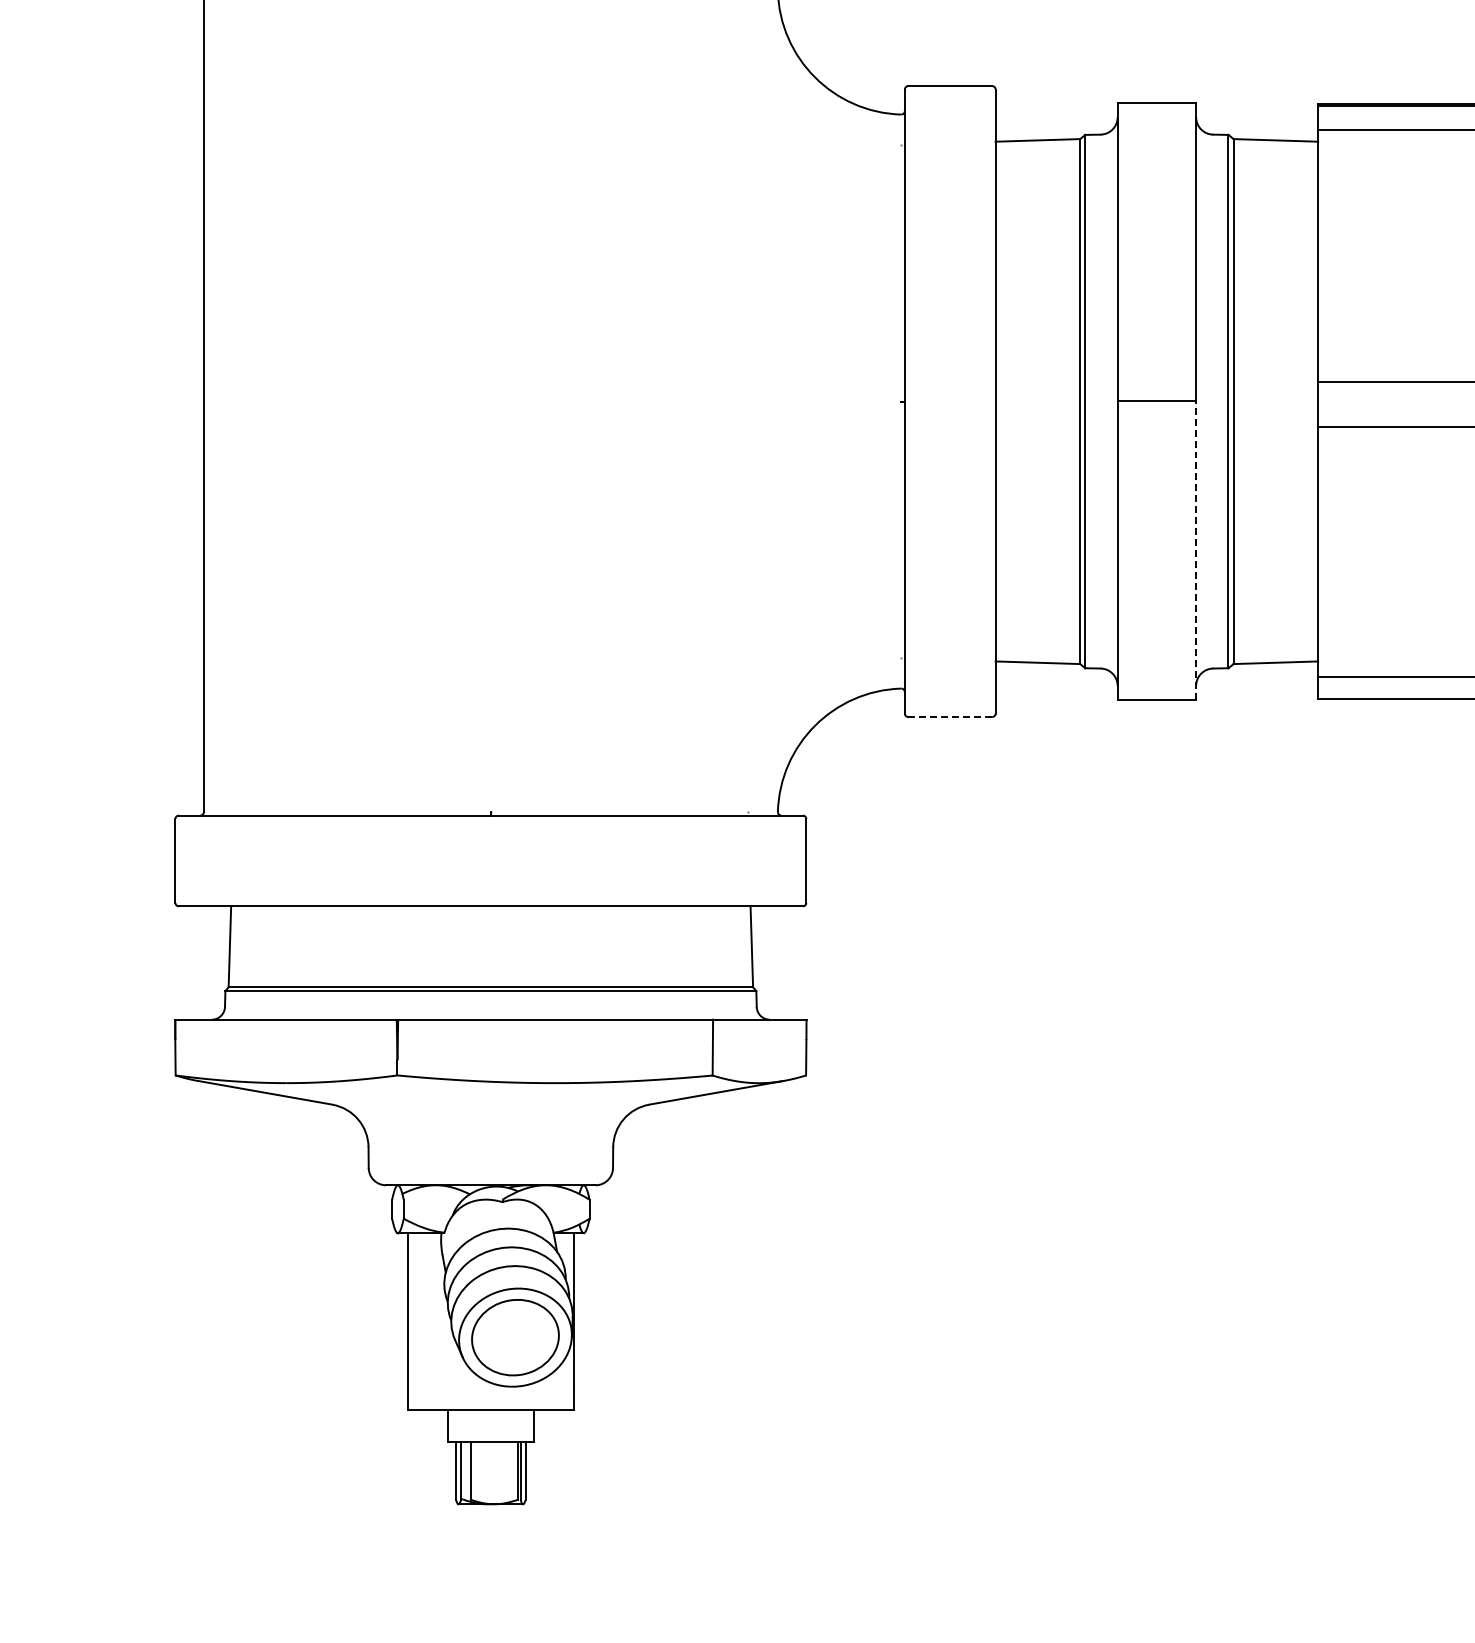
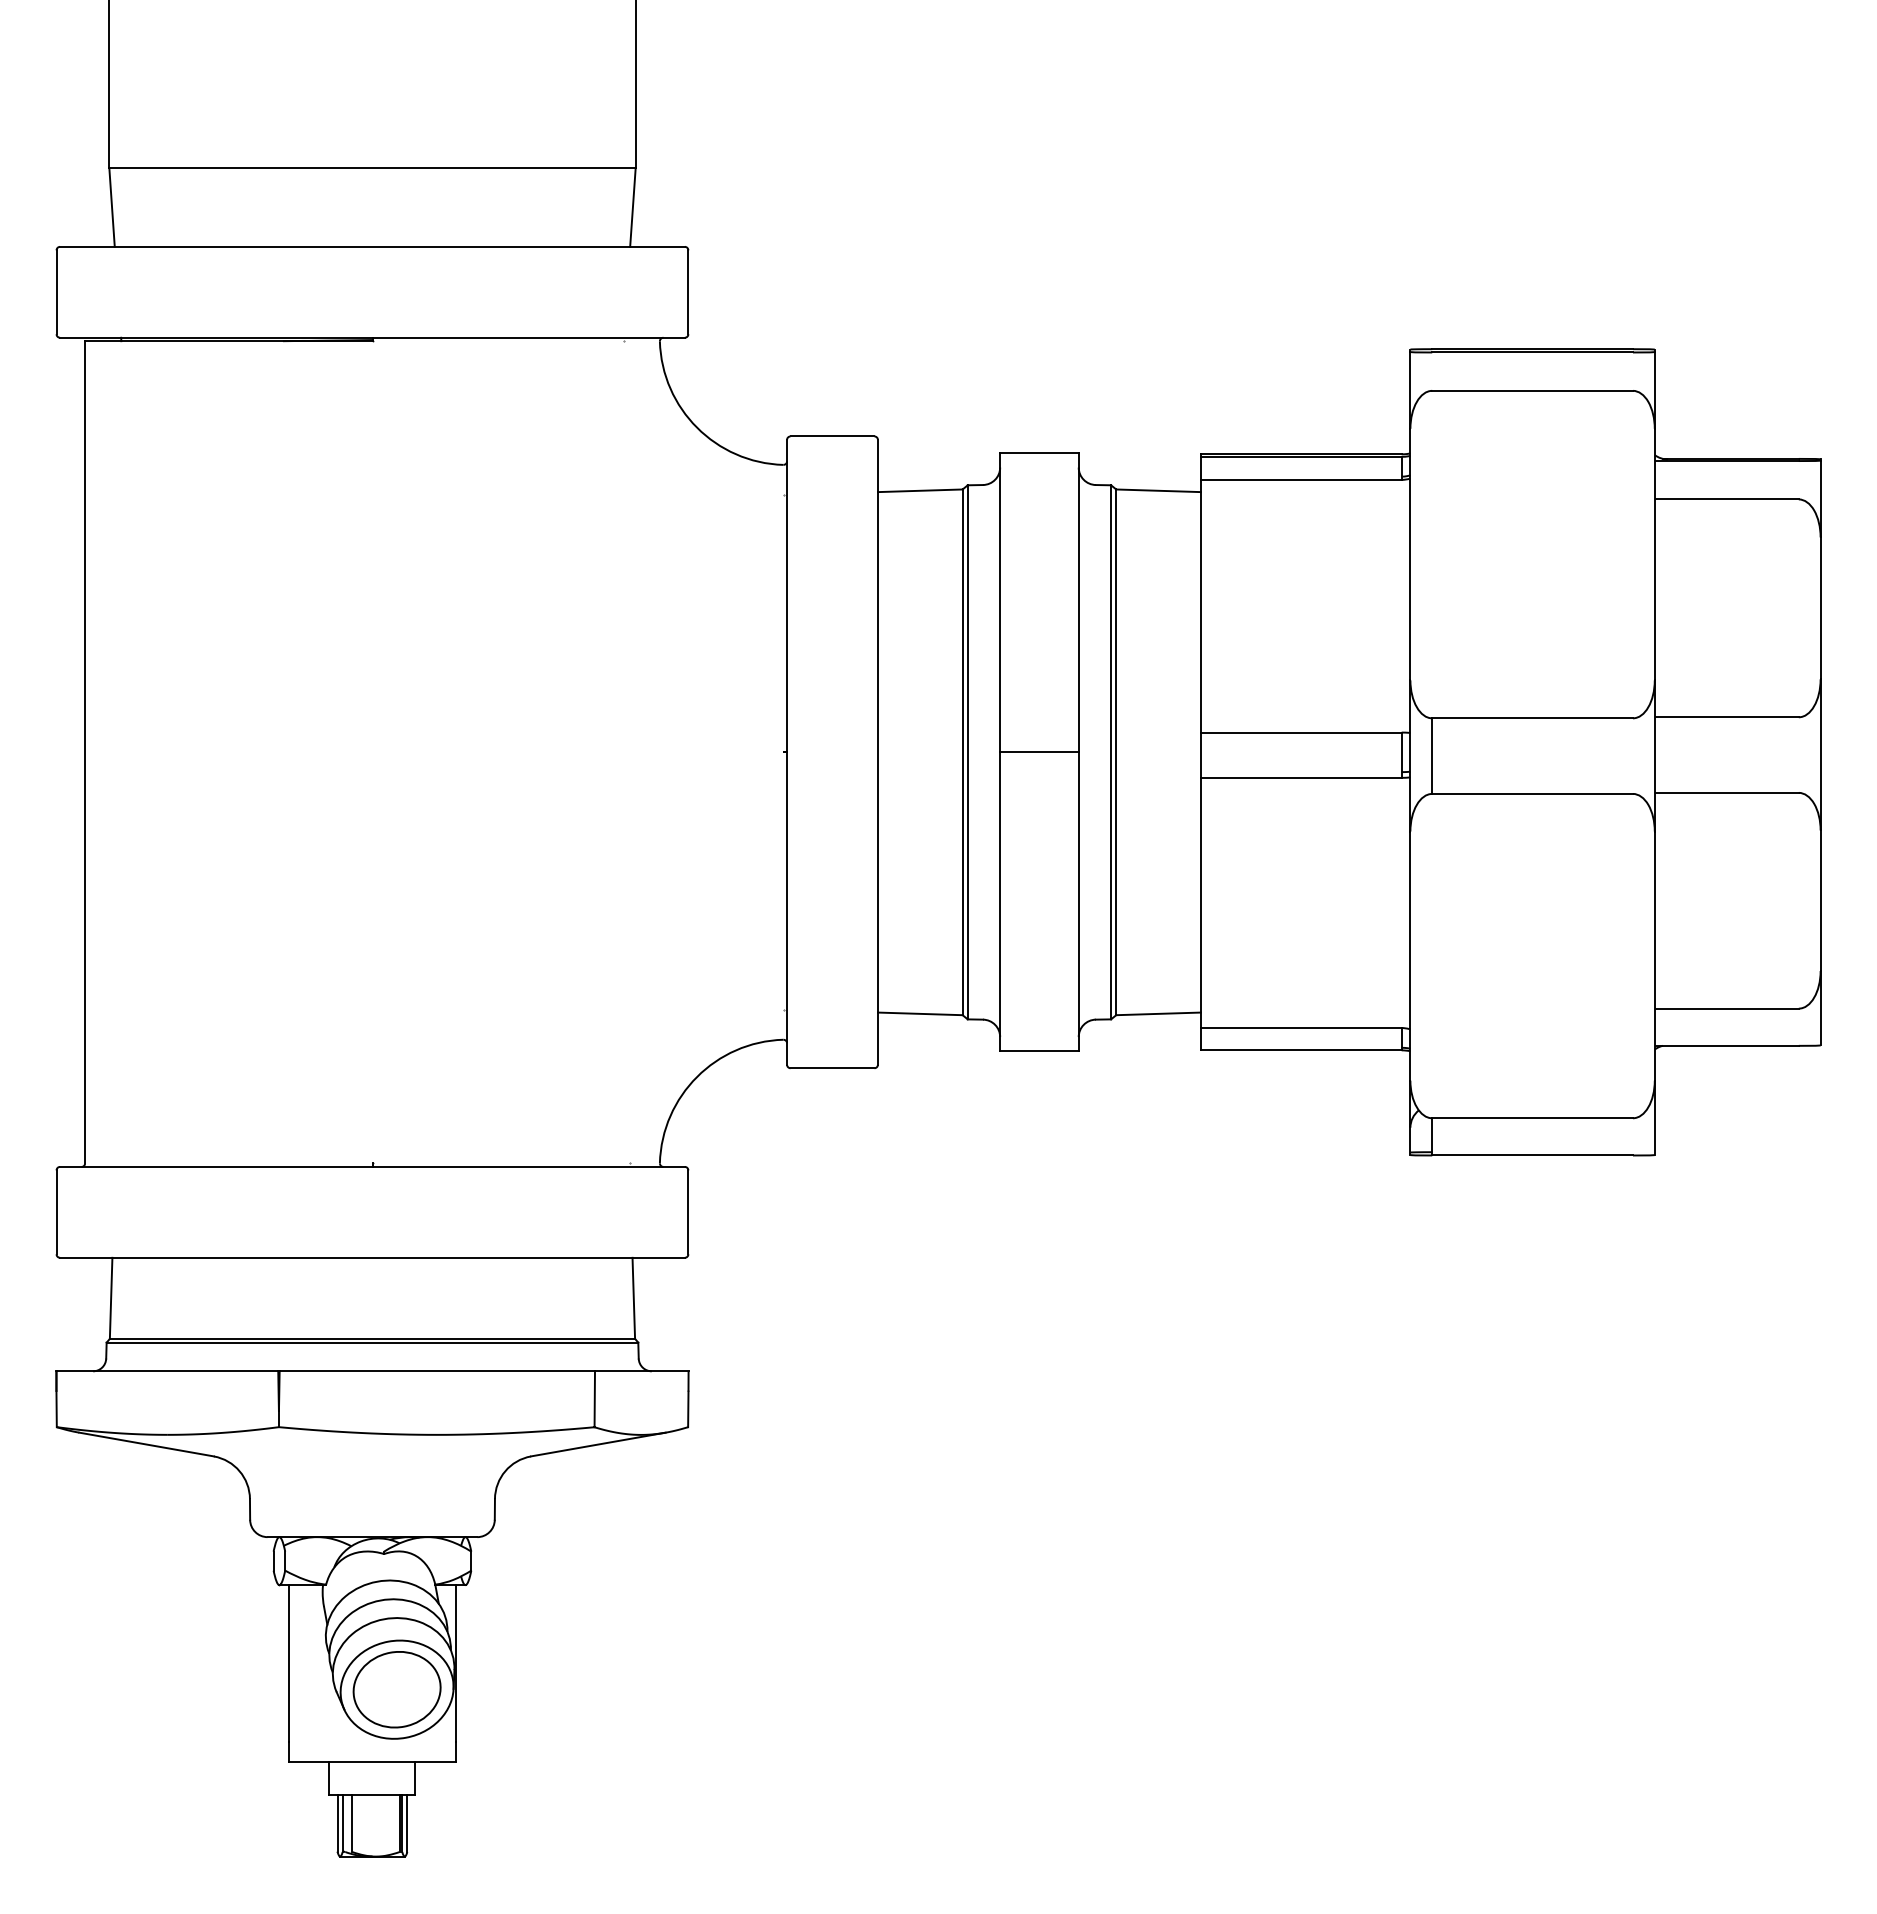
line: (1195, 550) -> (1078, 901), dashed -> solid
line: (950, 717) -> (832, 1068), dashed -> solid

